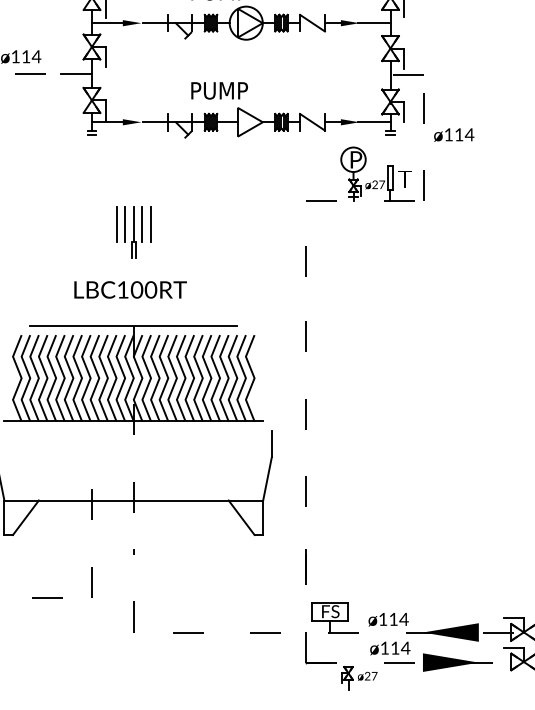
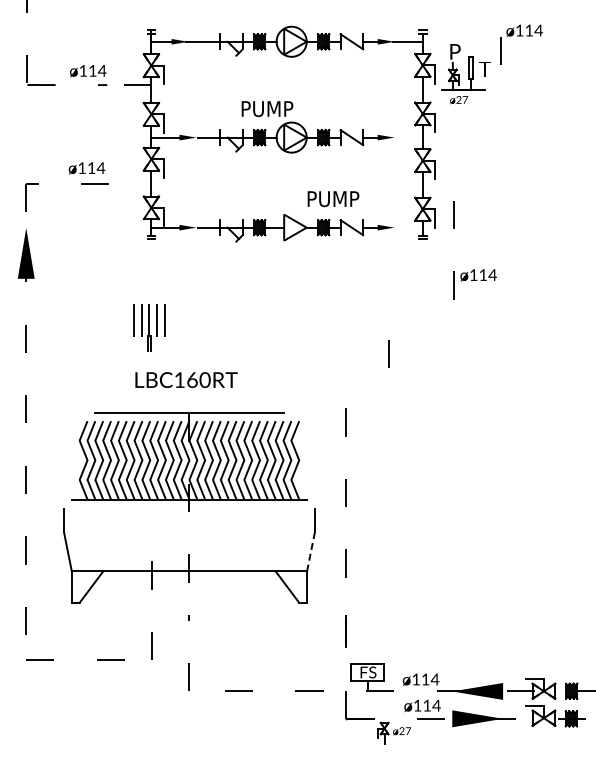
line: (373, 23) -> (407, 137), removed
line: (76, 73) -> (137, 183), removed
line: (406, 74) -> (437, 184), removed
text: (219, 91) -> (333, 199), moved
line: (373, 122) -> (407, 227), removed
text: (453, 135) -> (478, 275), moved
part: (360, 173) -> (395, 274), removed
part: (133, 232) -> (149, 327), moved
line: (305, 260) -> (388, 353), moved
text: (137, 289) -> (192, 379), LBC100RT -> LBC160RT
line: (268, 478) -> (311, 551), solid -> dashed

